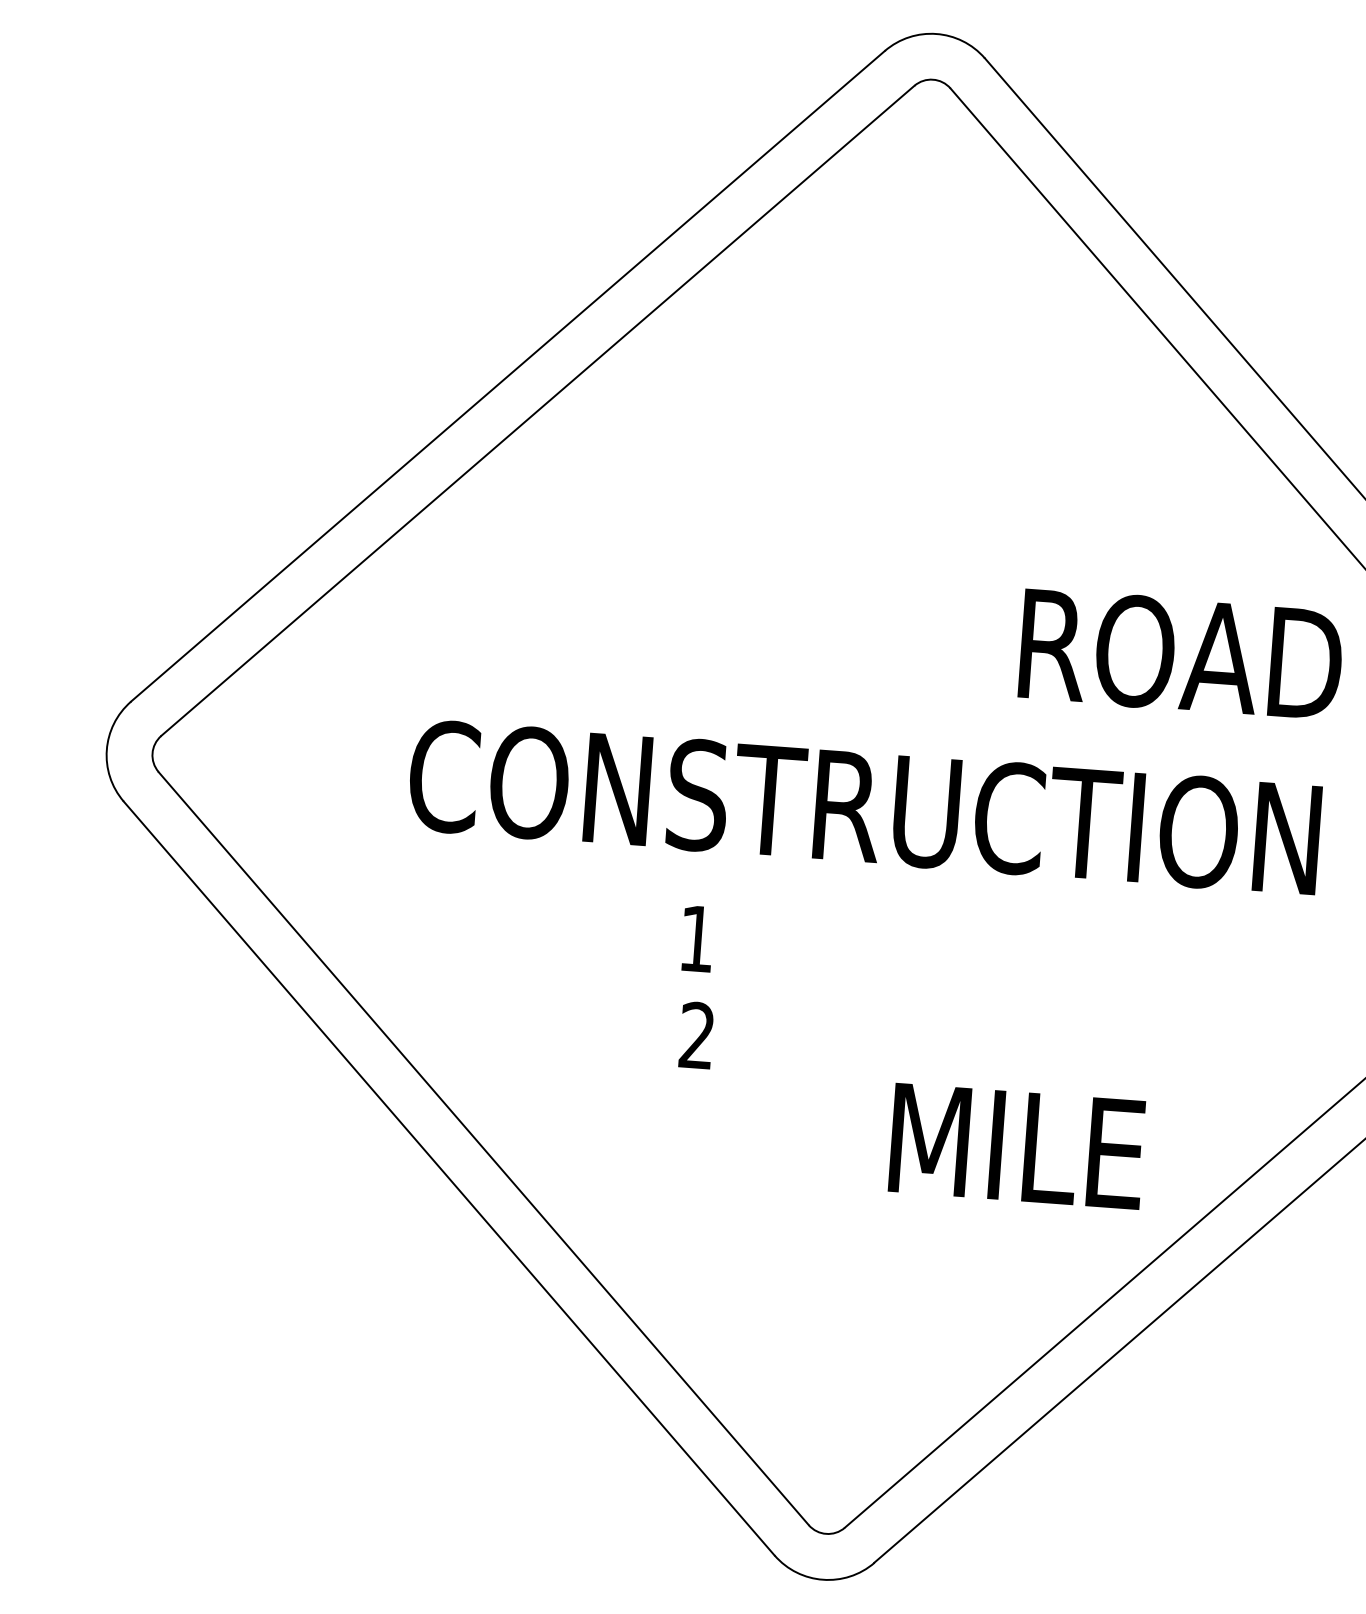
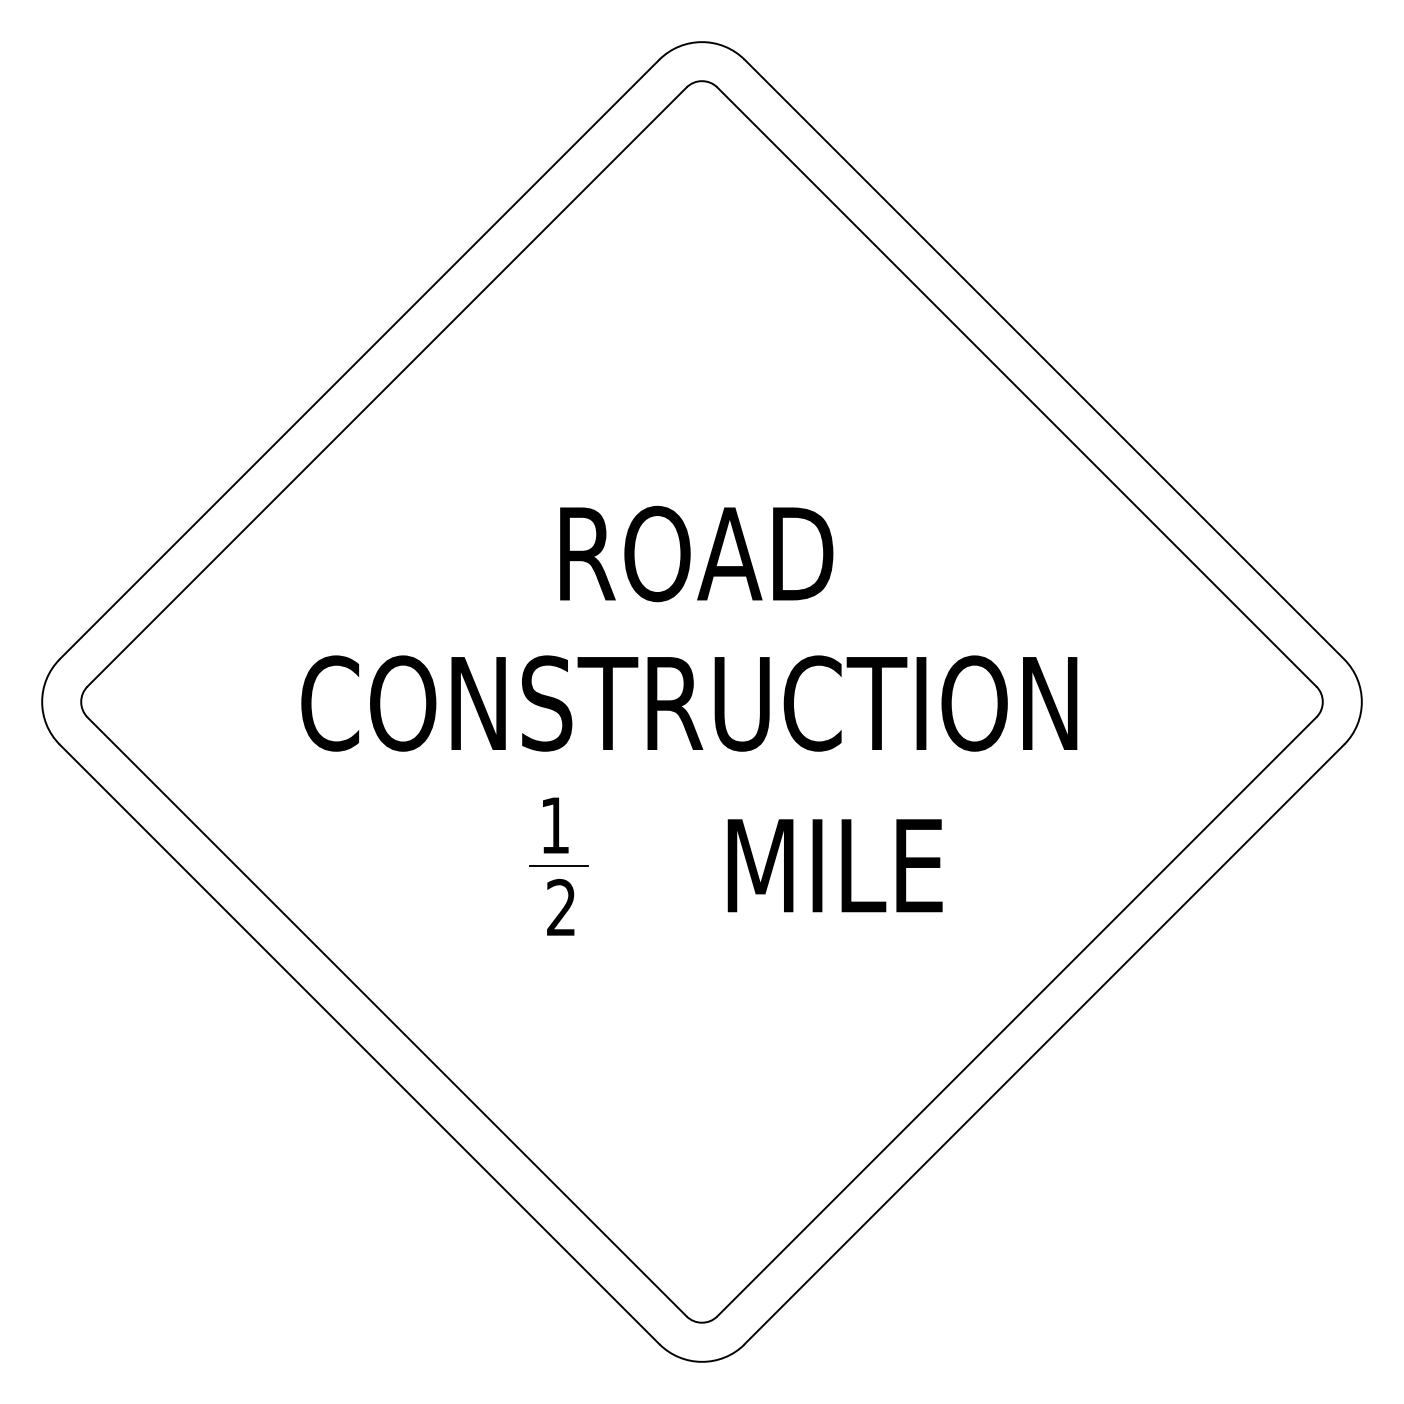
text: (1181, 654) -> (696, 553), moved
line: (697, 986) -> (558, 865), added
text: (1016, 1146) -> (834, 865), moved

